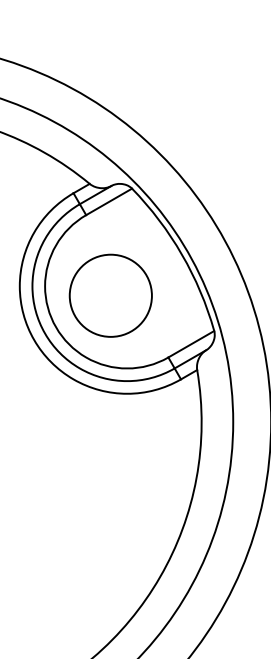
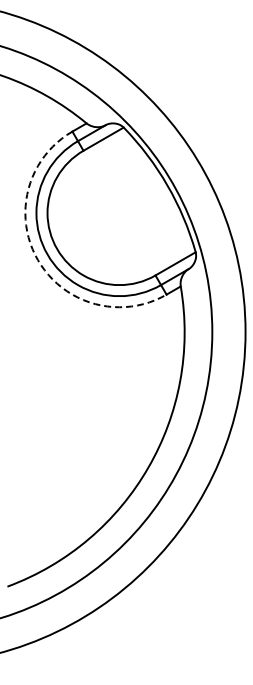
circle: (110, 295) -> (104, 221), removed
arc: (33, 340) -> (37, 260), solid -> dashed

